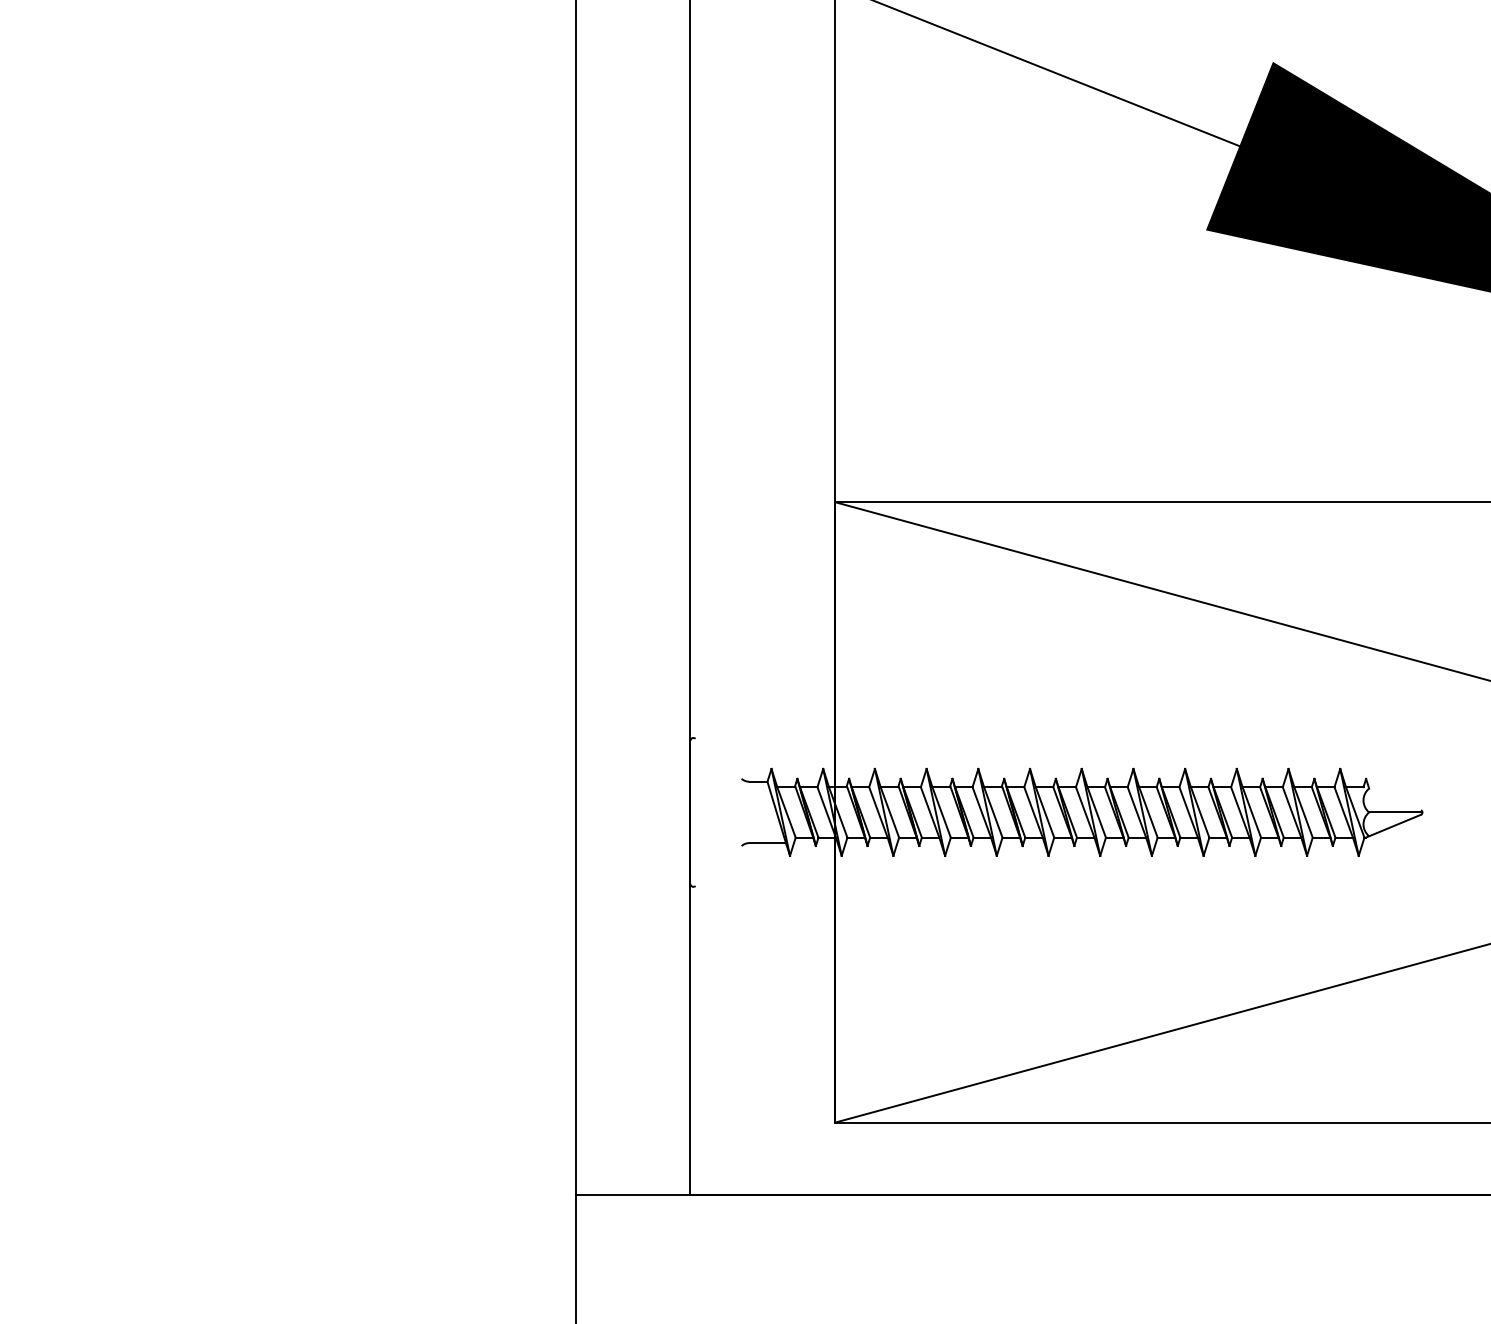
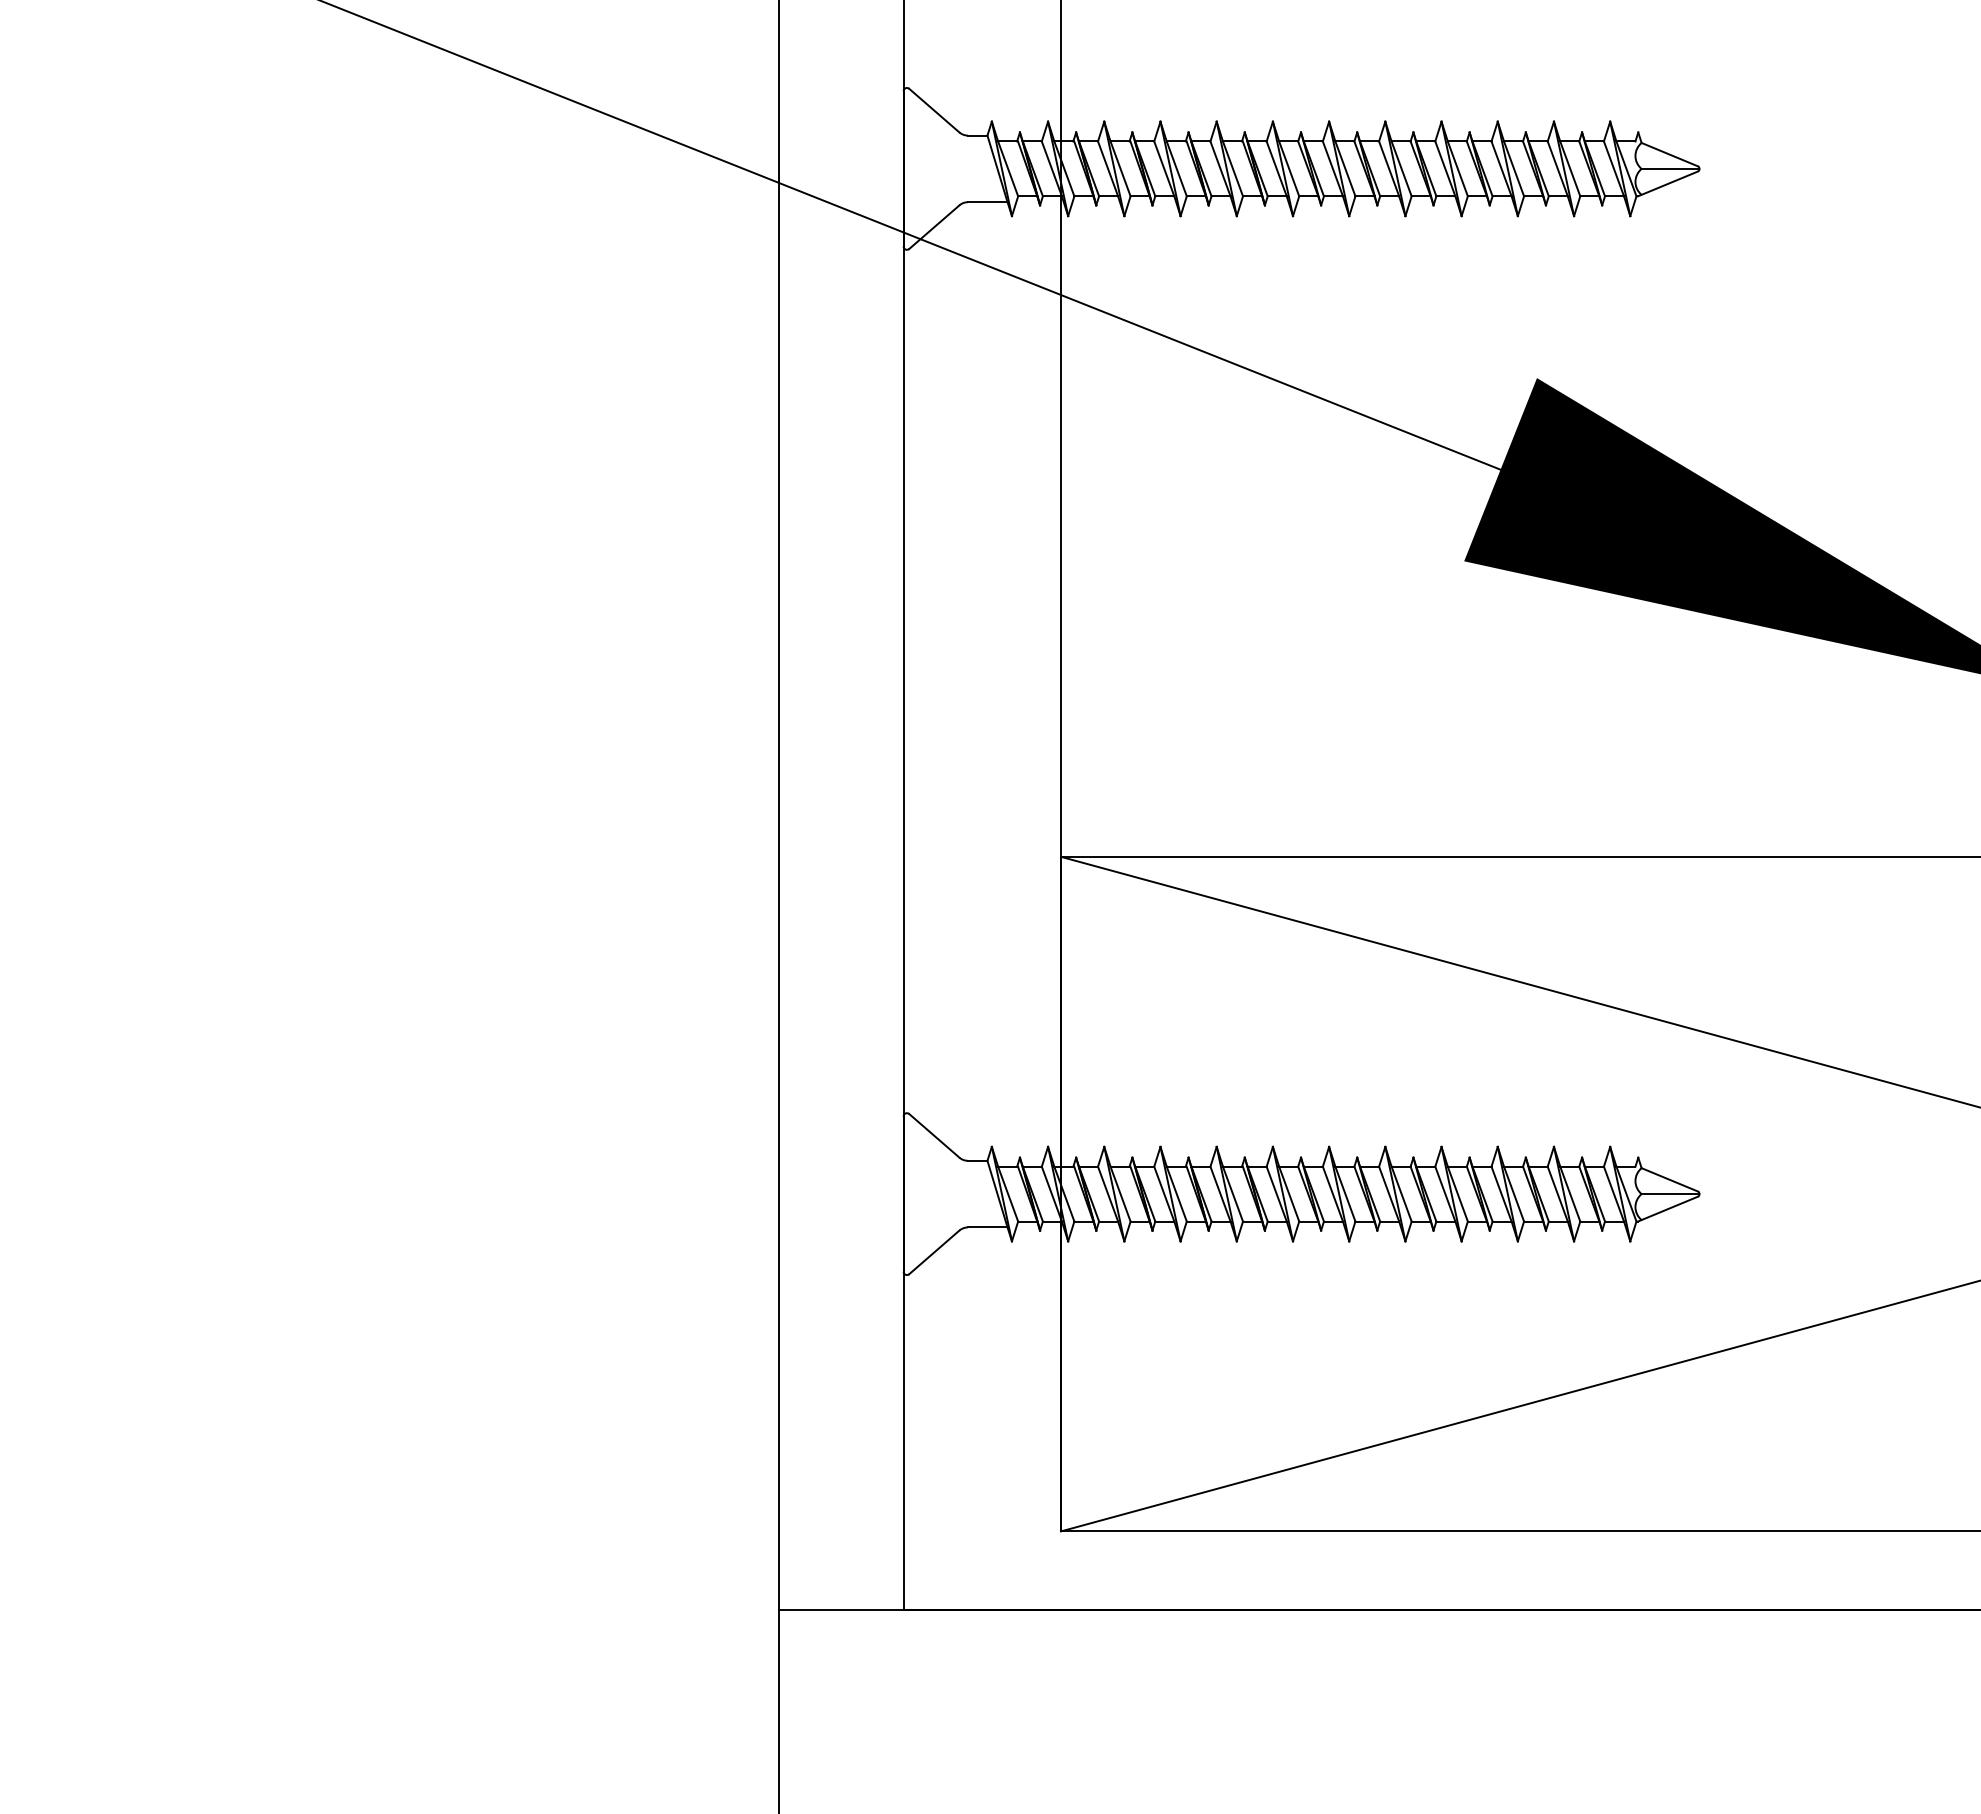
line: (718, 758) -> (934, 1135), added
line: (1394, 798) -> (1669, 1179), added
line: (718, 866) -> (934, 1252), added

